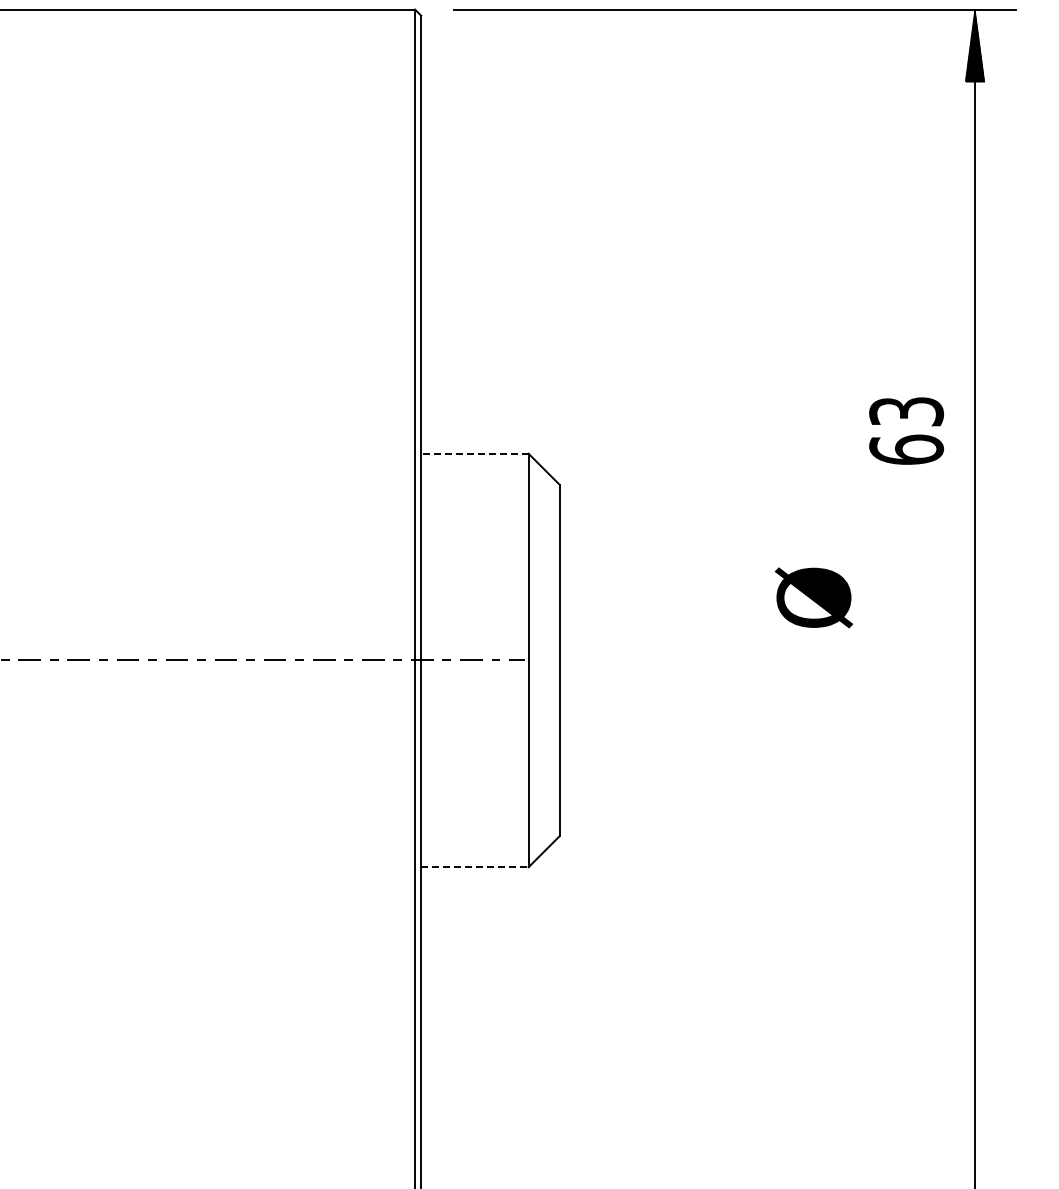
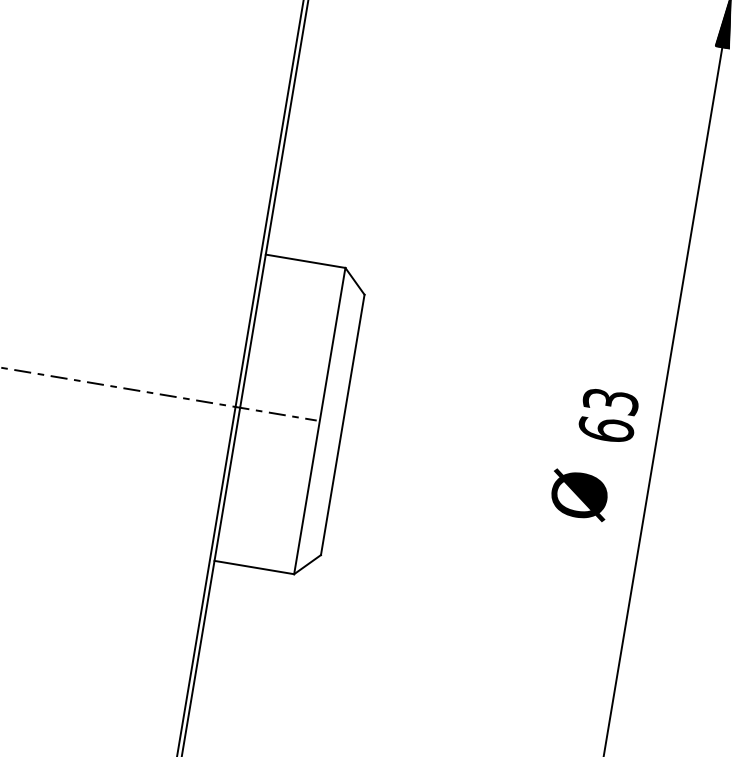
text: (906, 430) -> (608, 415), moved
line: (475, 453) -> (306, 261), dashed -> solid
text: (813, 597) -> (579, 494), moved
line: (475, 867) -> (254, 567), dashed -> solid

